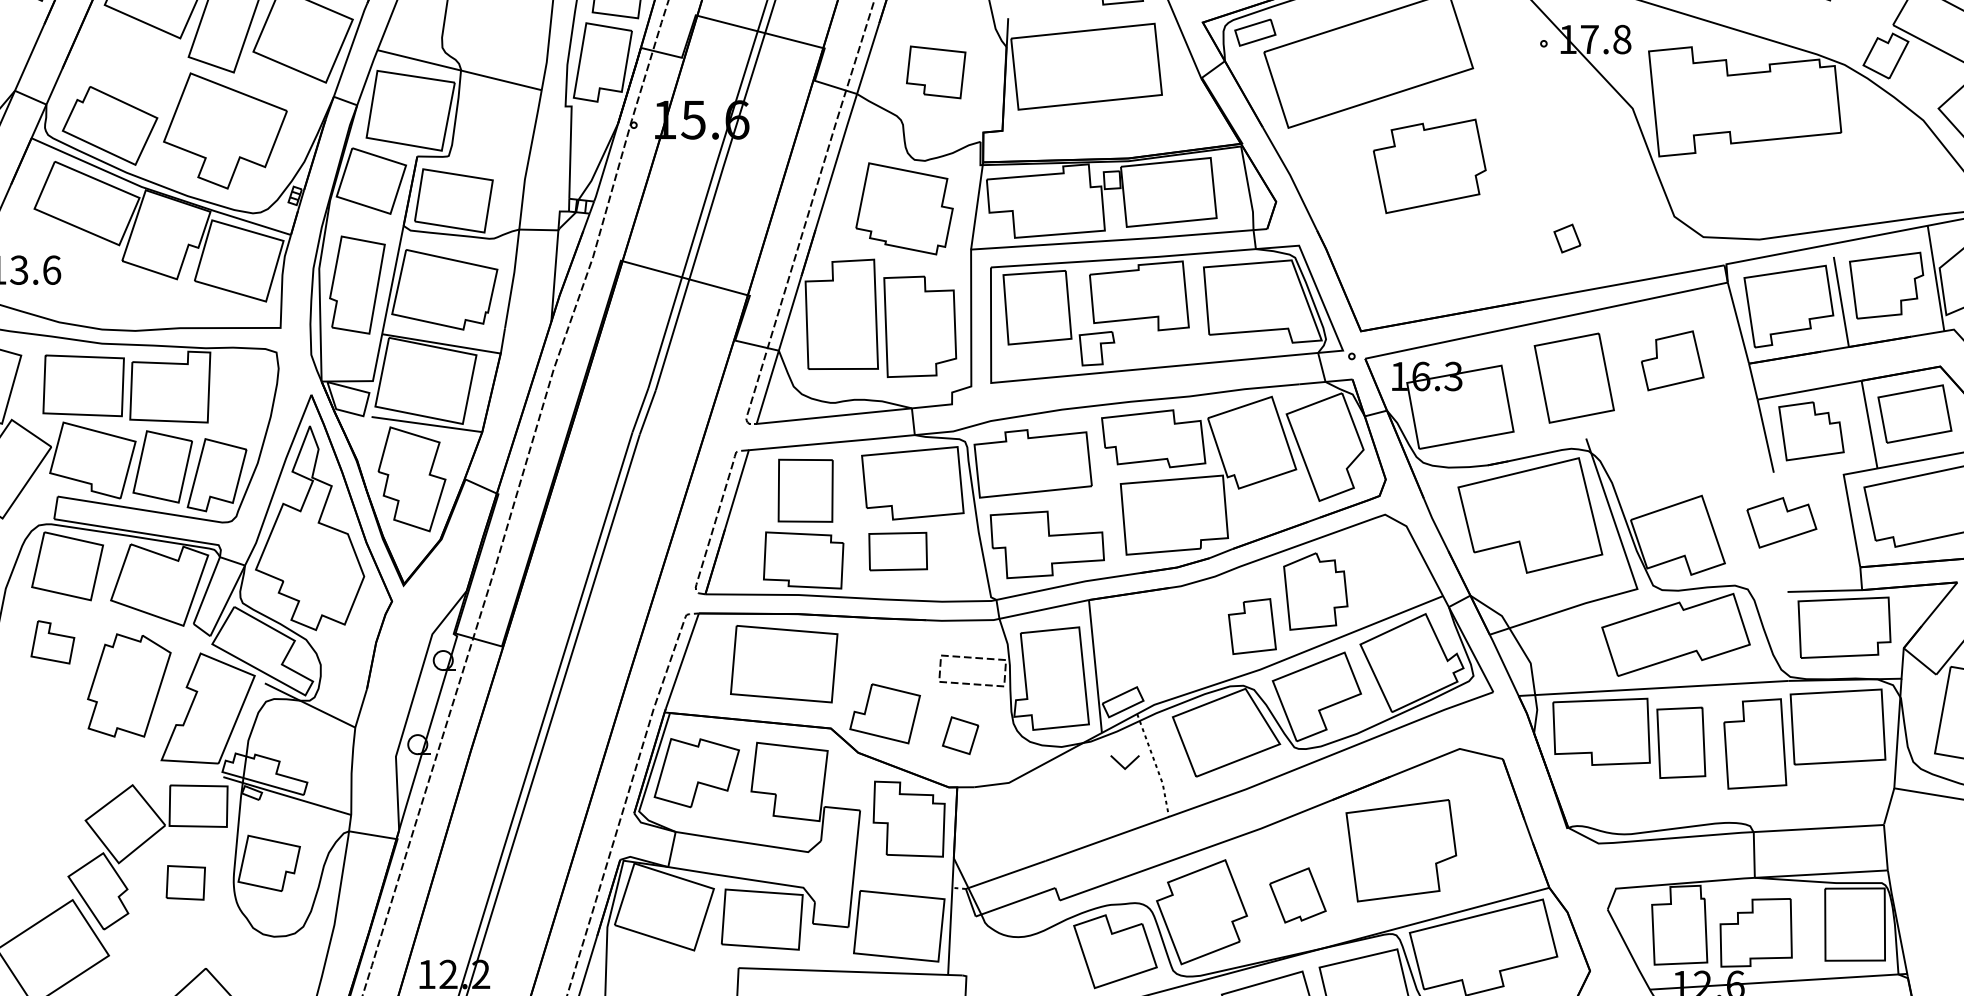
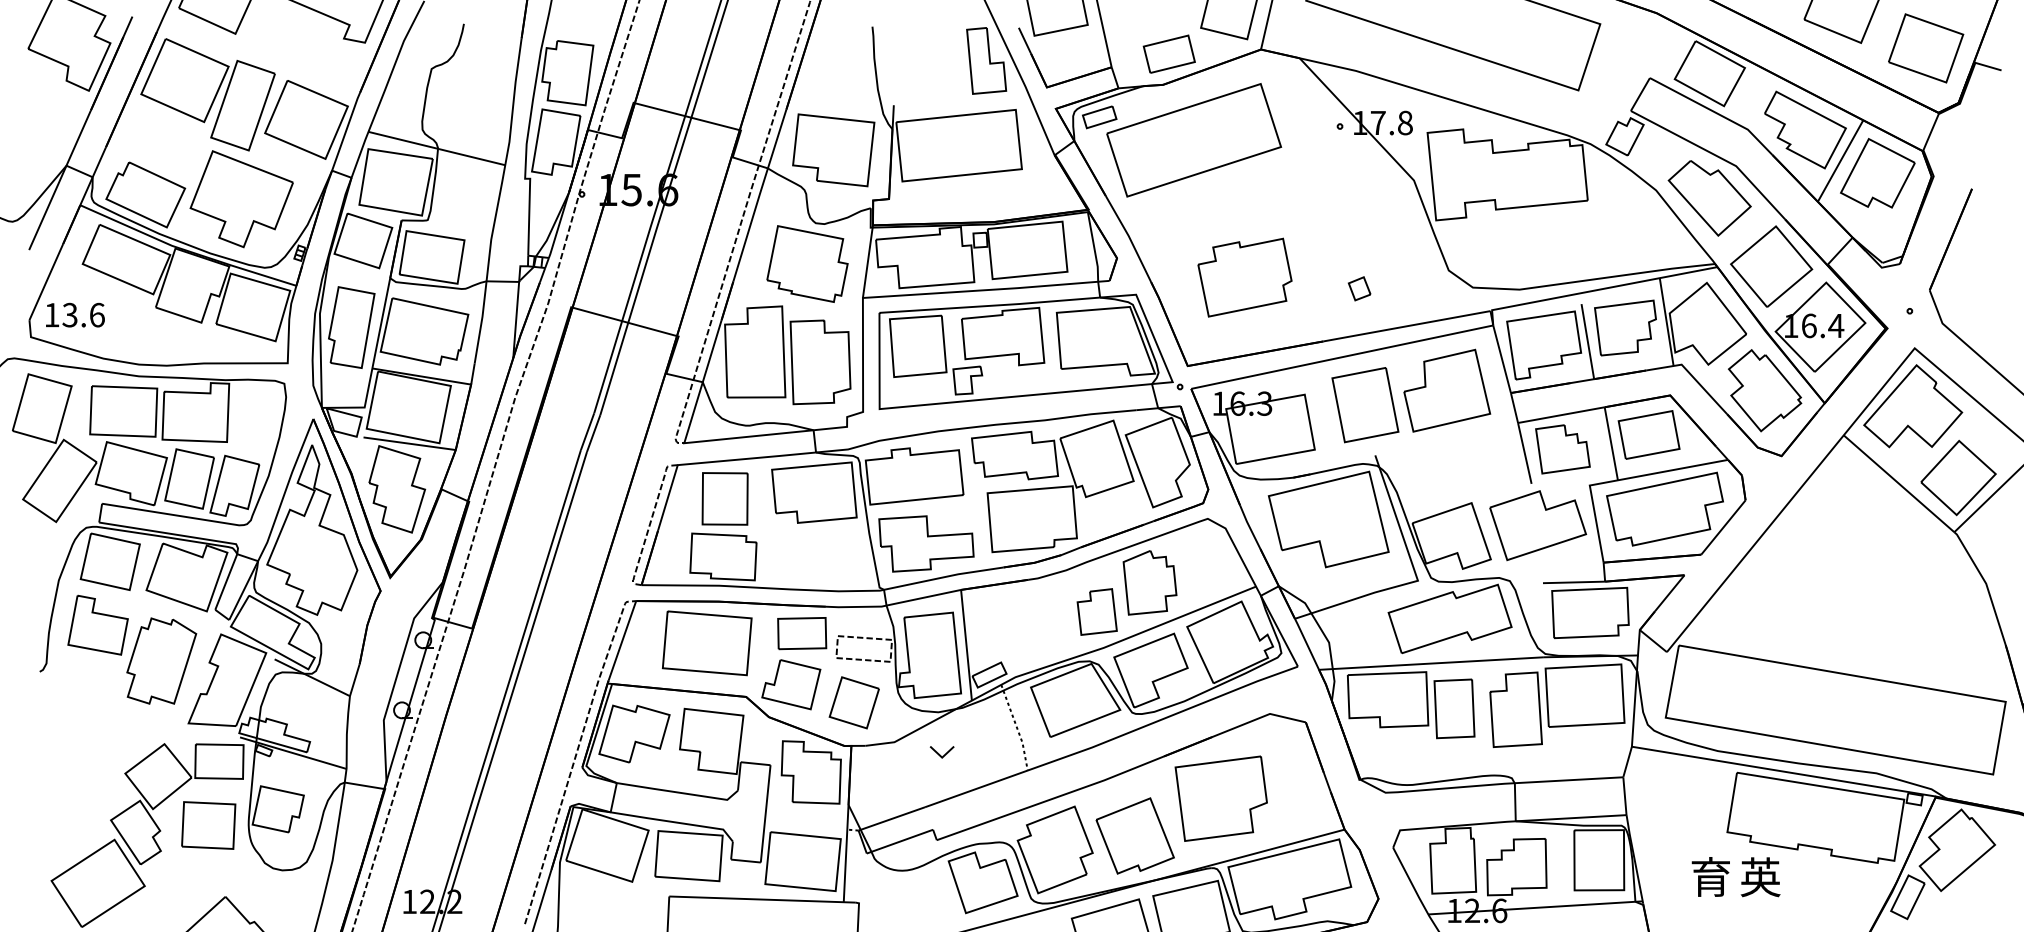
part: (935, 72) -> (833, 150), size x1.67
part: (1429, 166) -> (1244, 277), moved
part: (1672, 360) -> (1447, 390), size x1.67
part: (1782, 522) -> (1538, 525), size x1.67
part: (898, 551) -> (802, 633), moved
part: (52, 641) -> (97, 624), size x1.67
part: (959, 735) -> (853, 702), size x1.67
part: (1124, 762) -> (941, 752), moved
part: (185, 882) -> (208, 825), size x1.67
part: (1297, 894) -> (1134, 835), size x1.67

